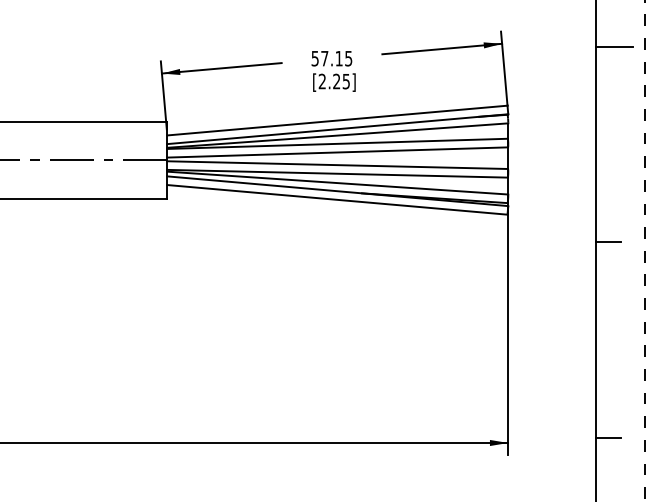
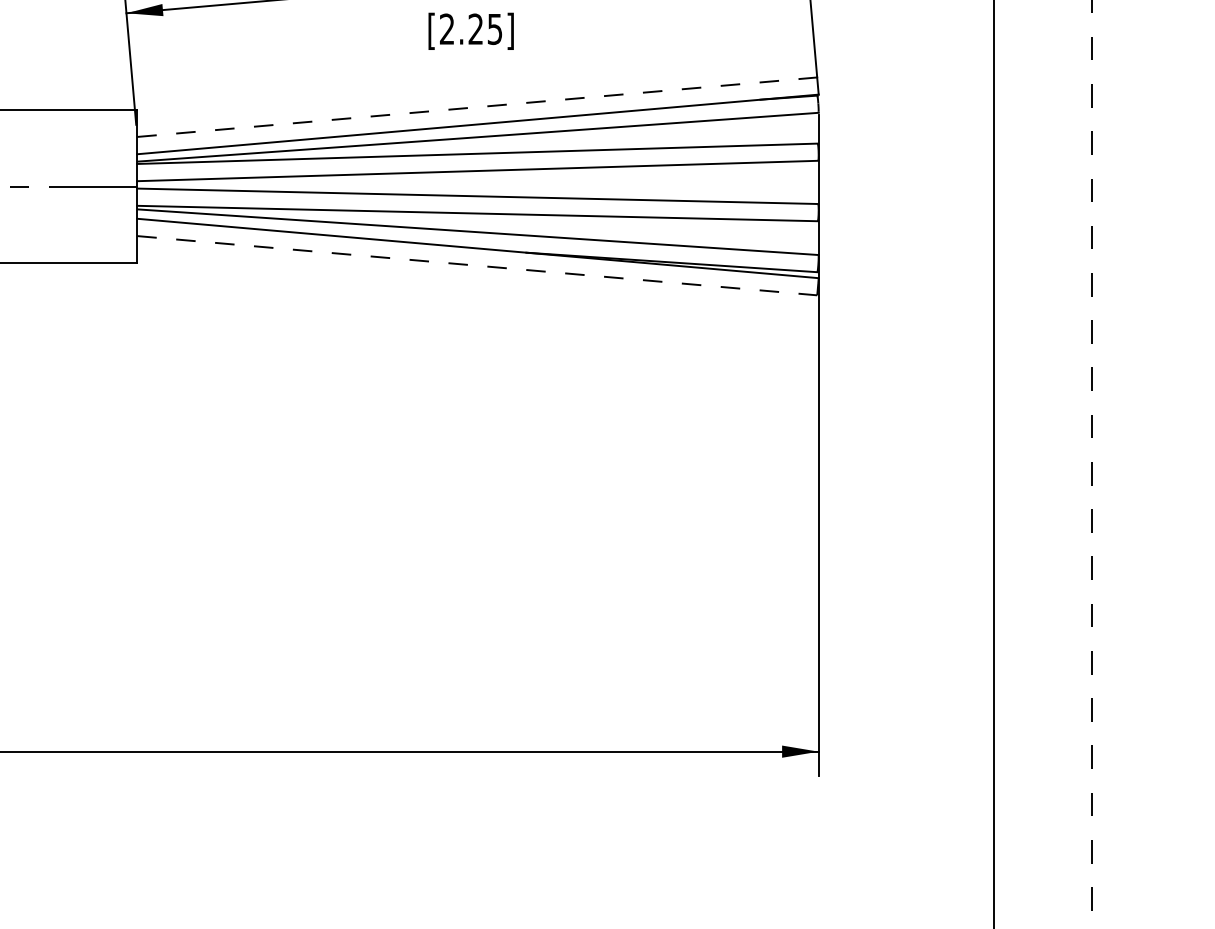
line: (337, 120) -> (477, 107), solid -> dashed
line: (337, 199) -> (477, 264), solid -> dashed
line: (608, 242) -> (1019, 350), removed
line: (608, 437) -> (1019, 740), removed

